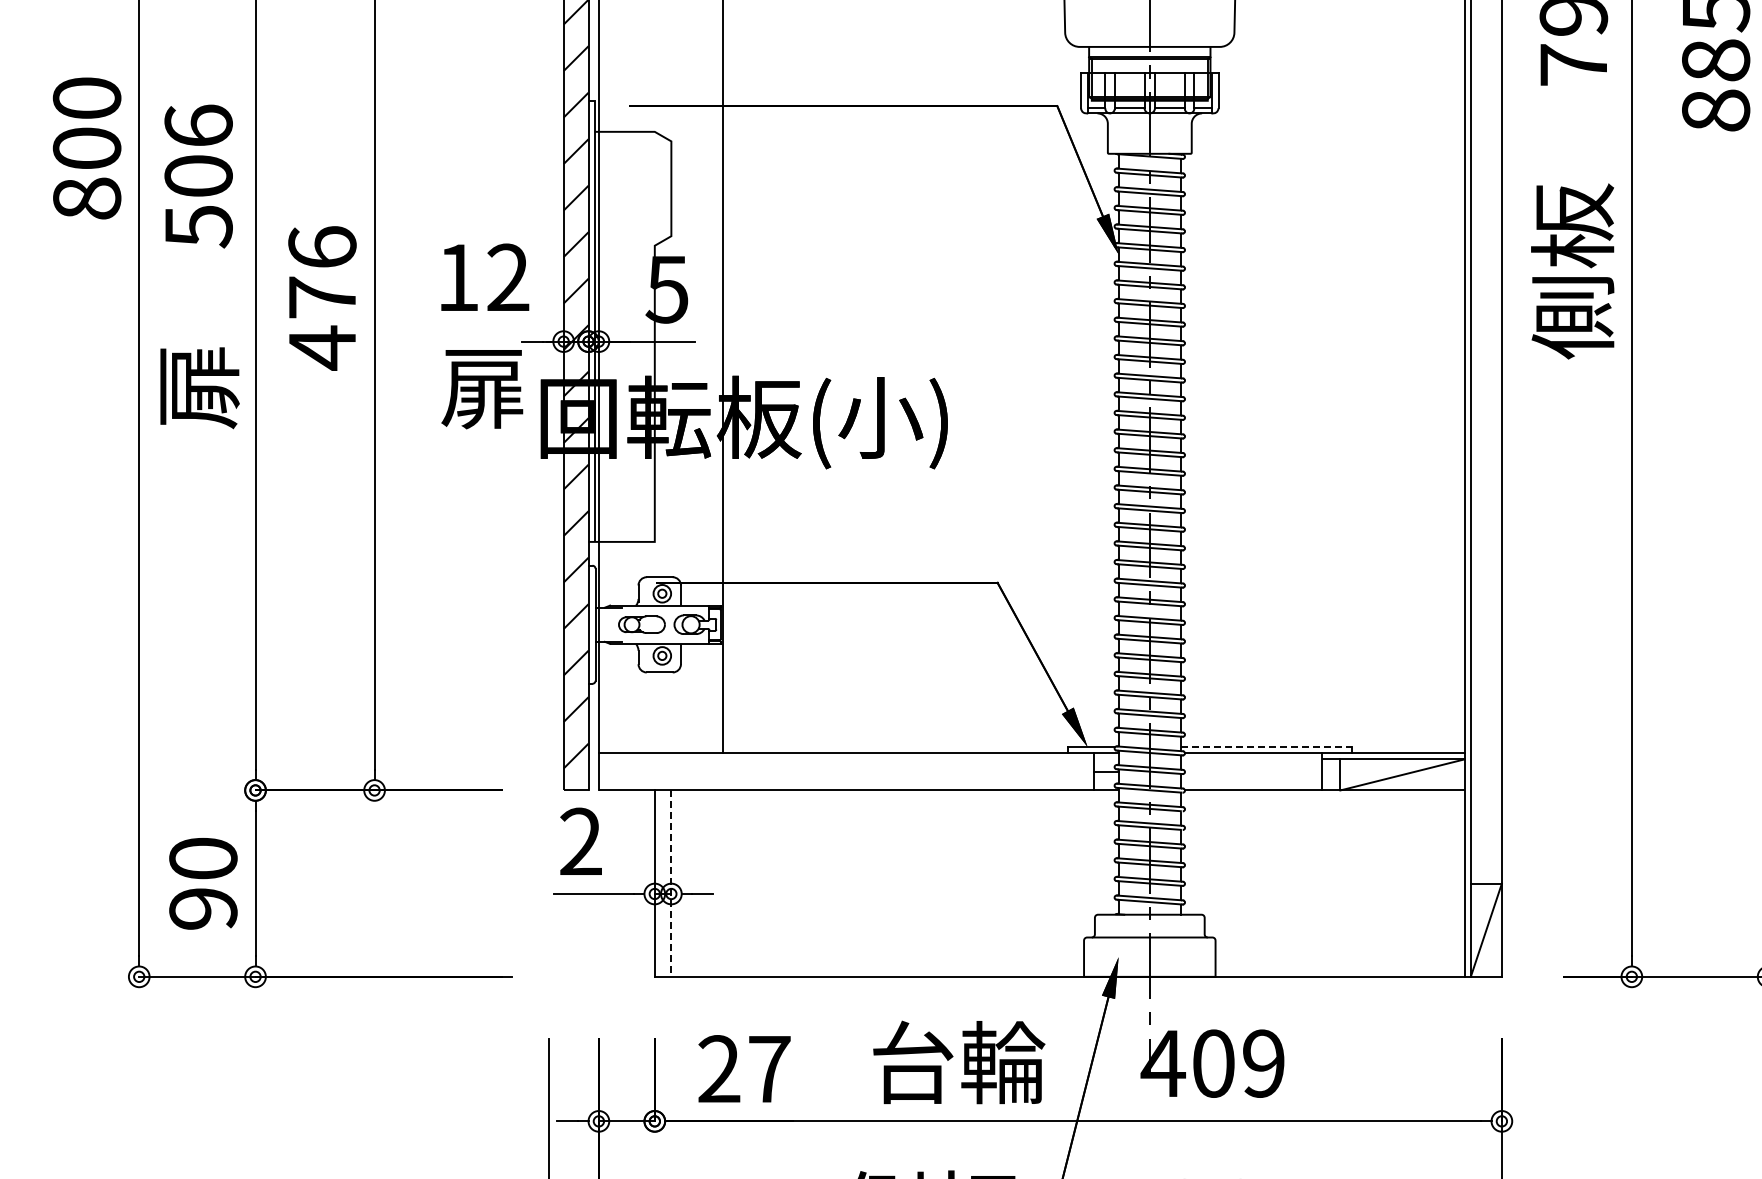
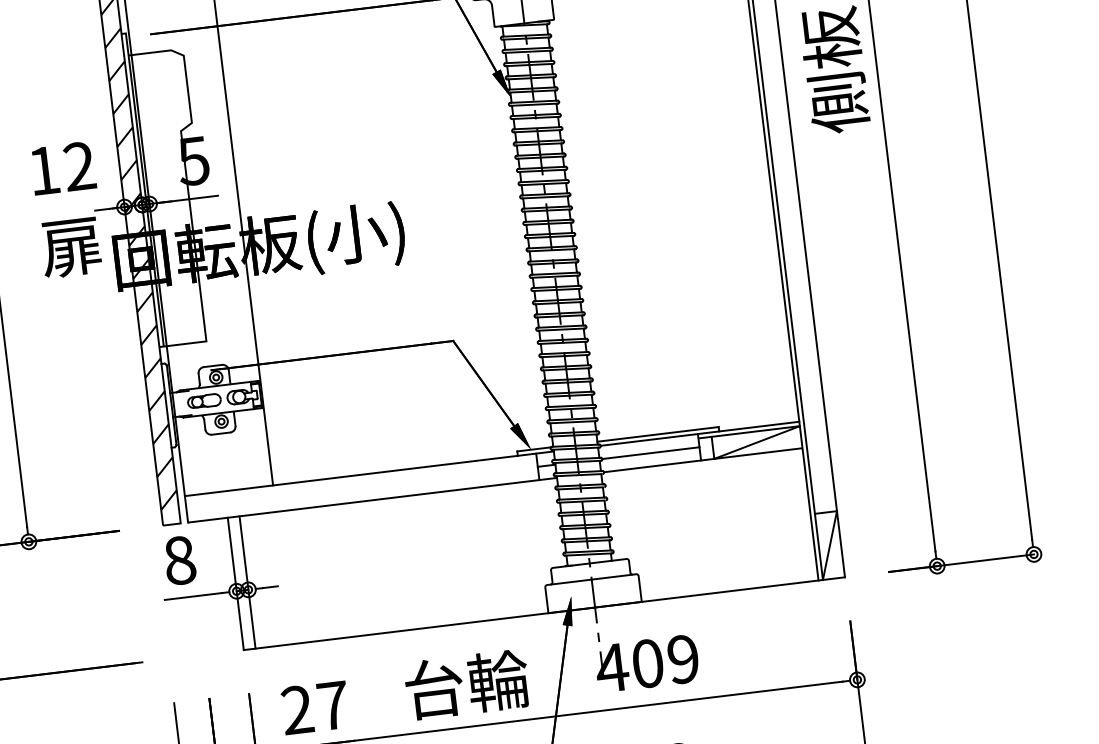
line: (1266, 746) -> (658, 434), dashed -> solid
line: (1253, 771) -> (651, 452), added
text: (581, 841) -> (180, 560), 2 -> 8
line: (671, 884) -> (247, 583), dashed -> solid

